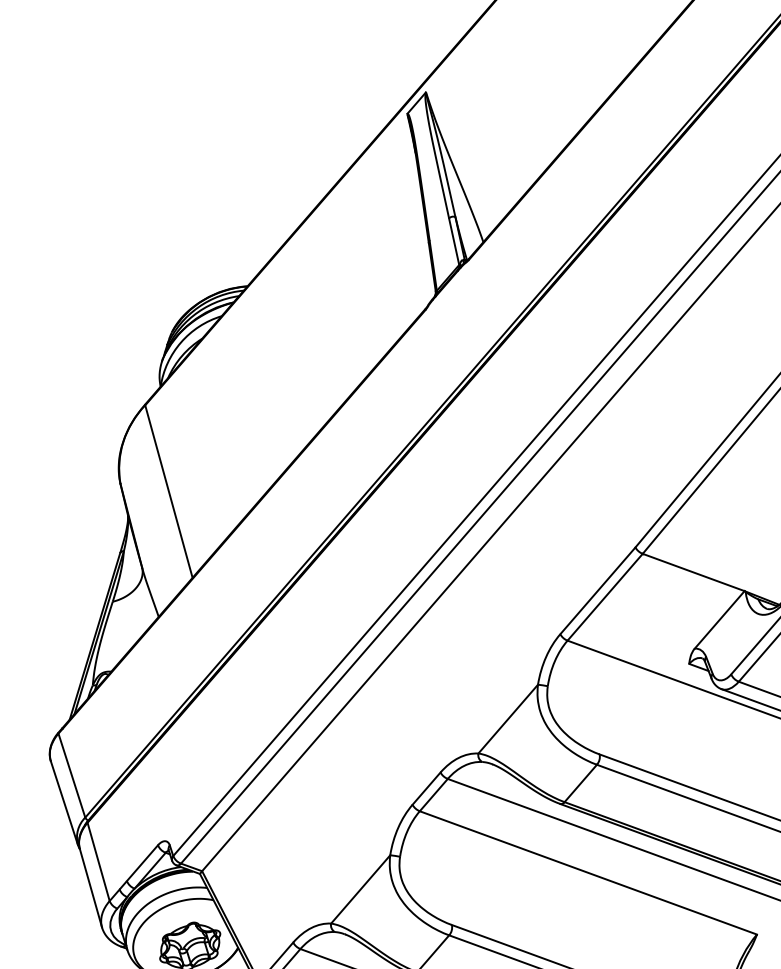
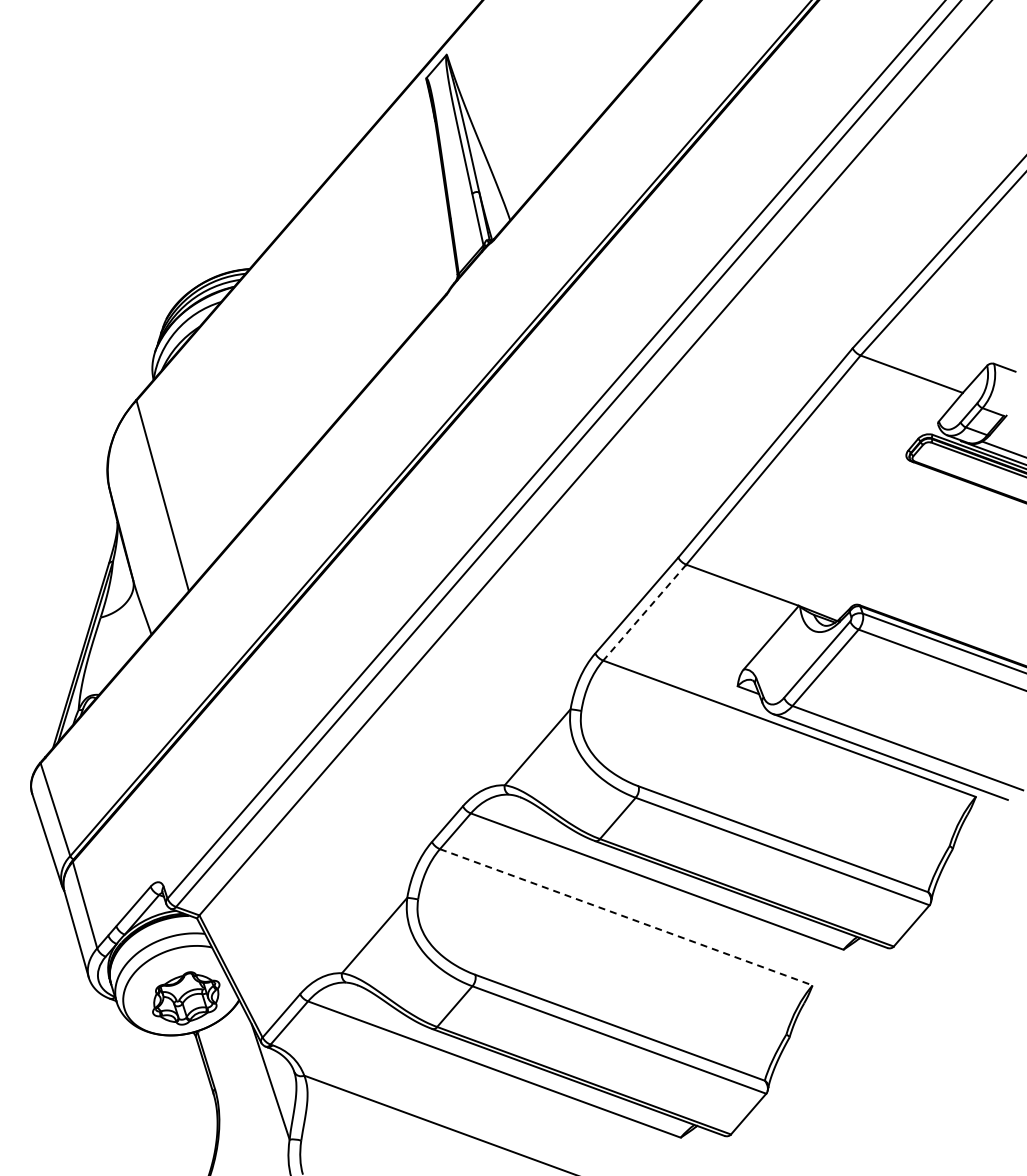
line: (604, 598) -> (644, 613), solid -> dashed
line: (588, 873) -> (626, 917), solid -> dashed

